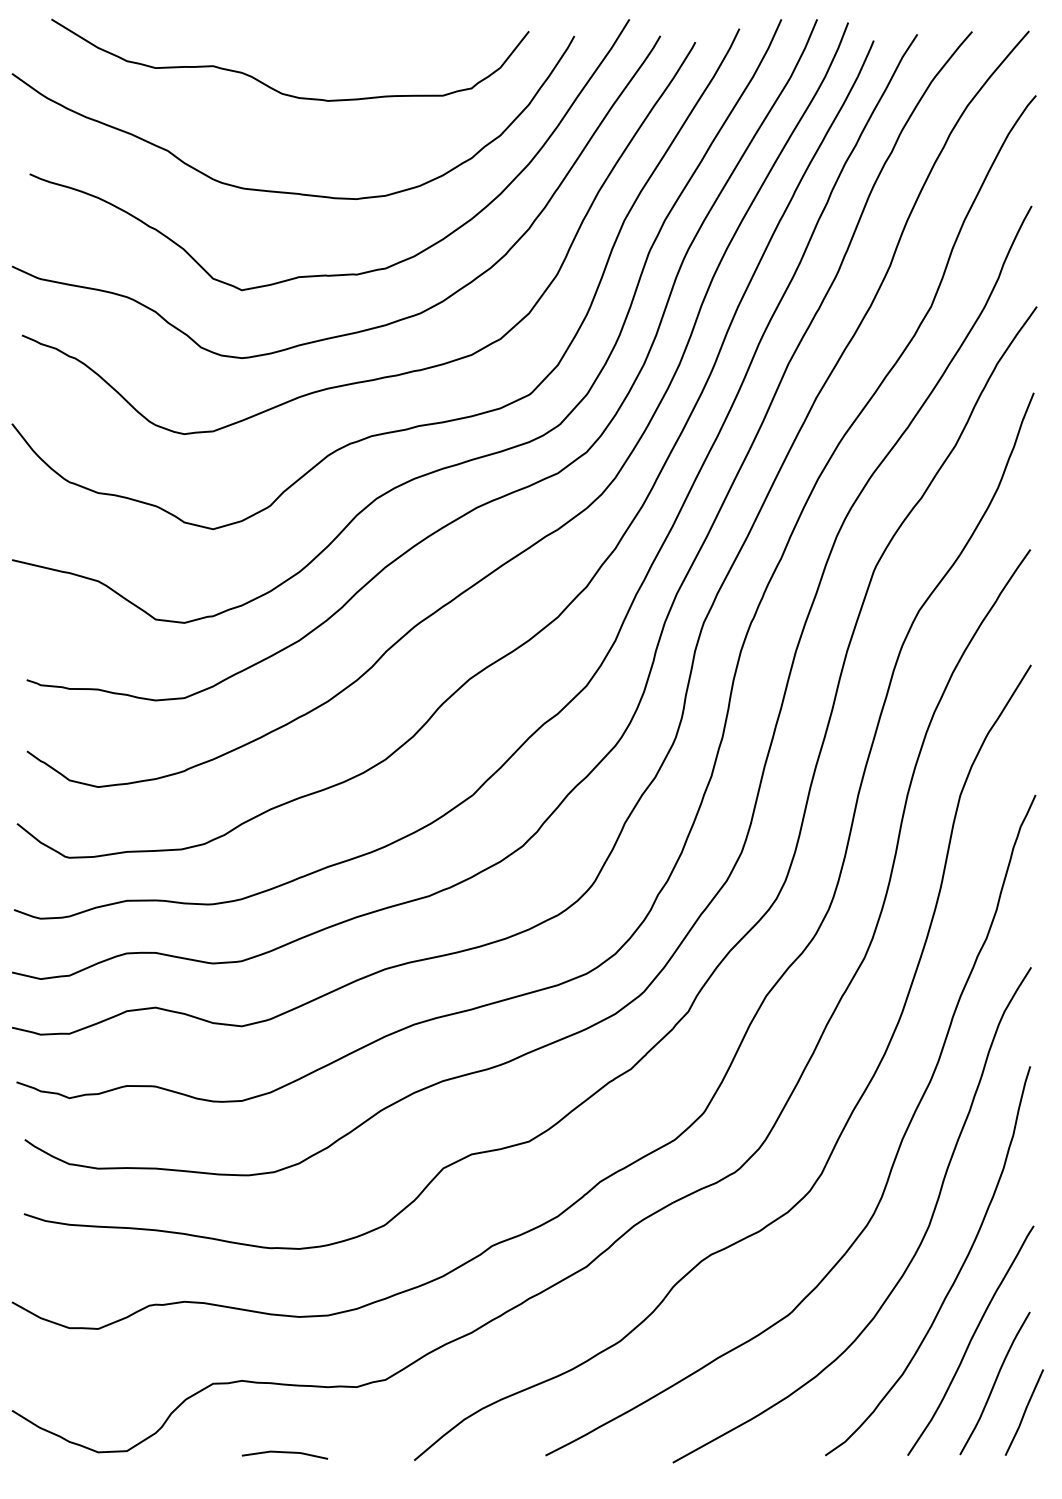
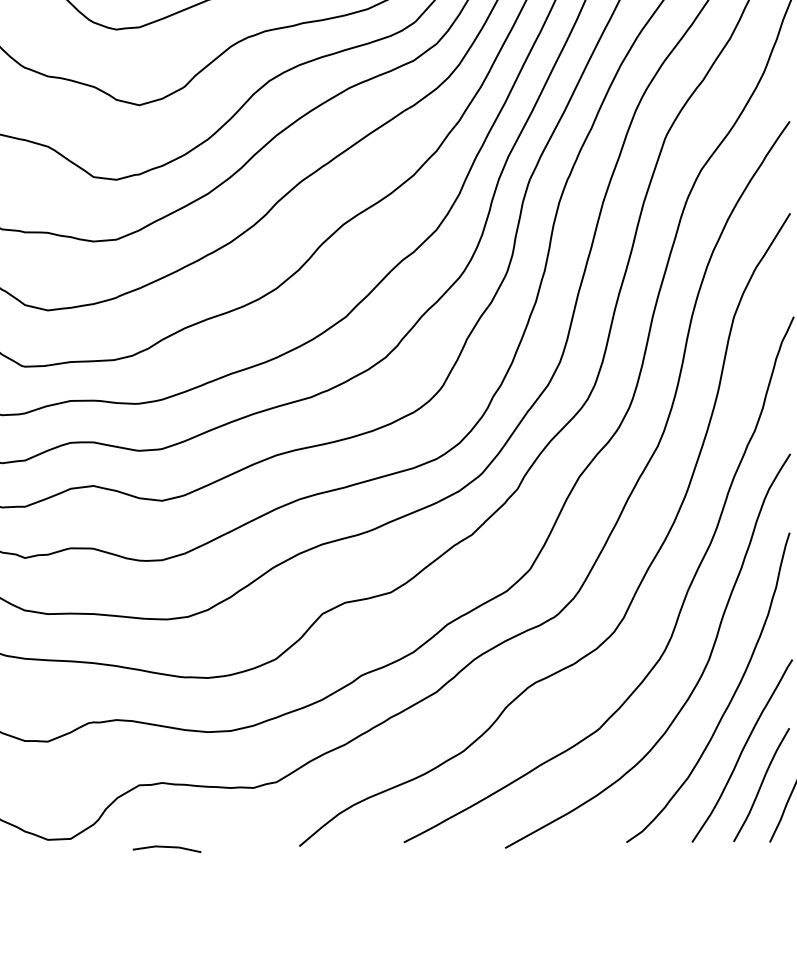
line: (284, 1453) -> (166, 847), moved

